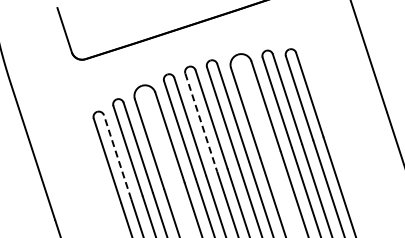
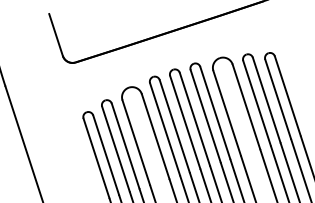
line: (201, 122) -> (185, 122), dashed -> solid
line: (117, 156) -> (106, 154), dashed -> solid

